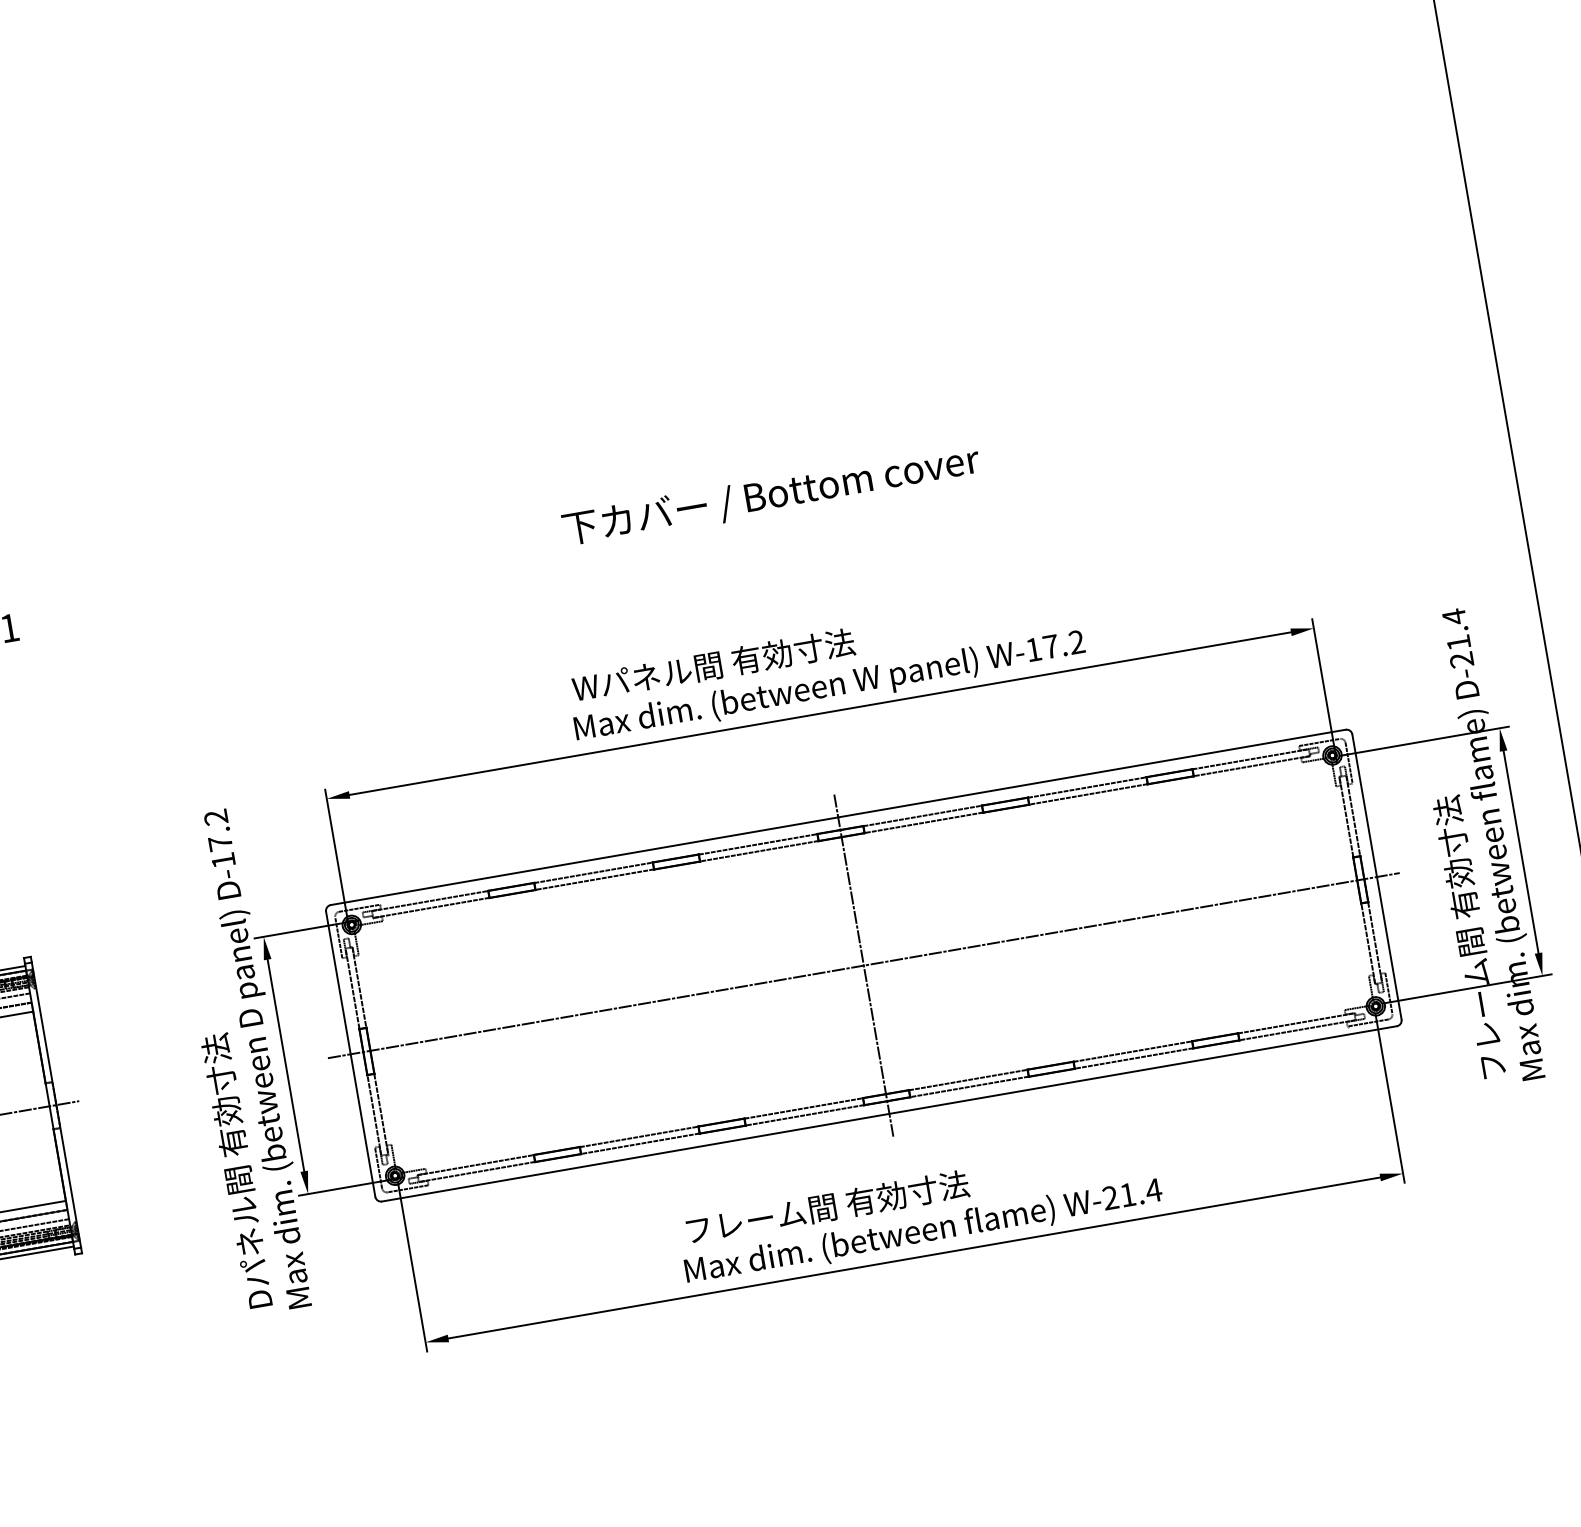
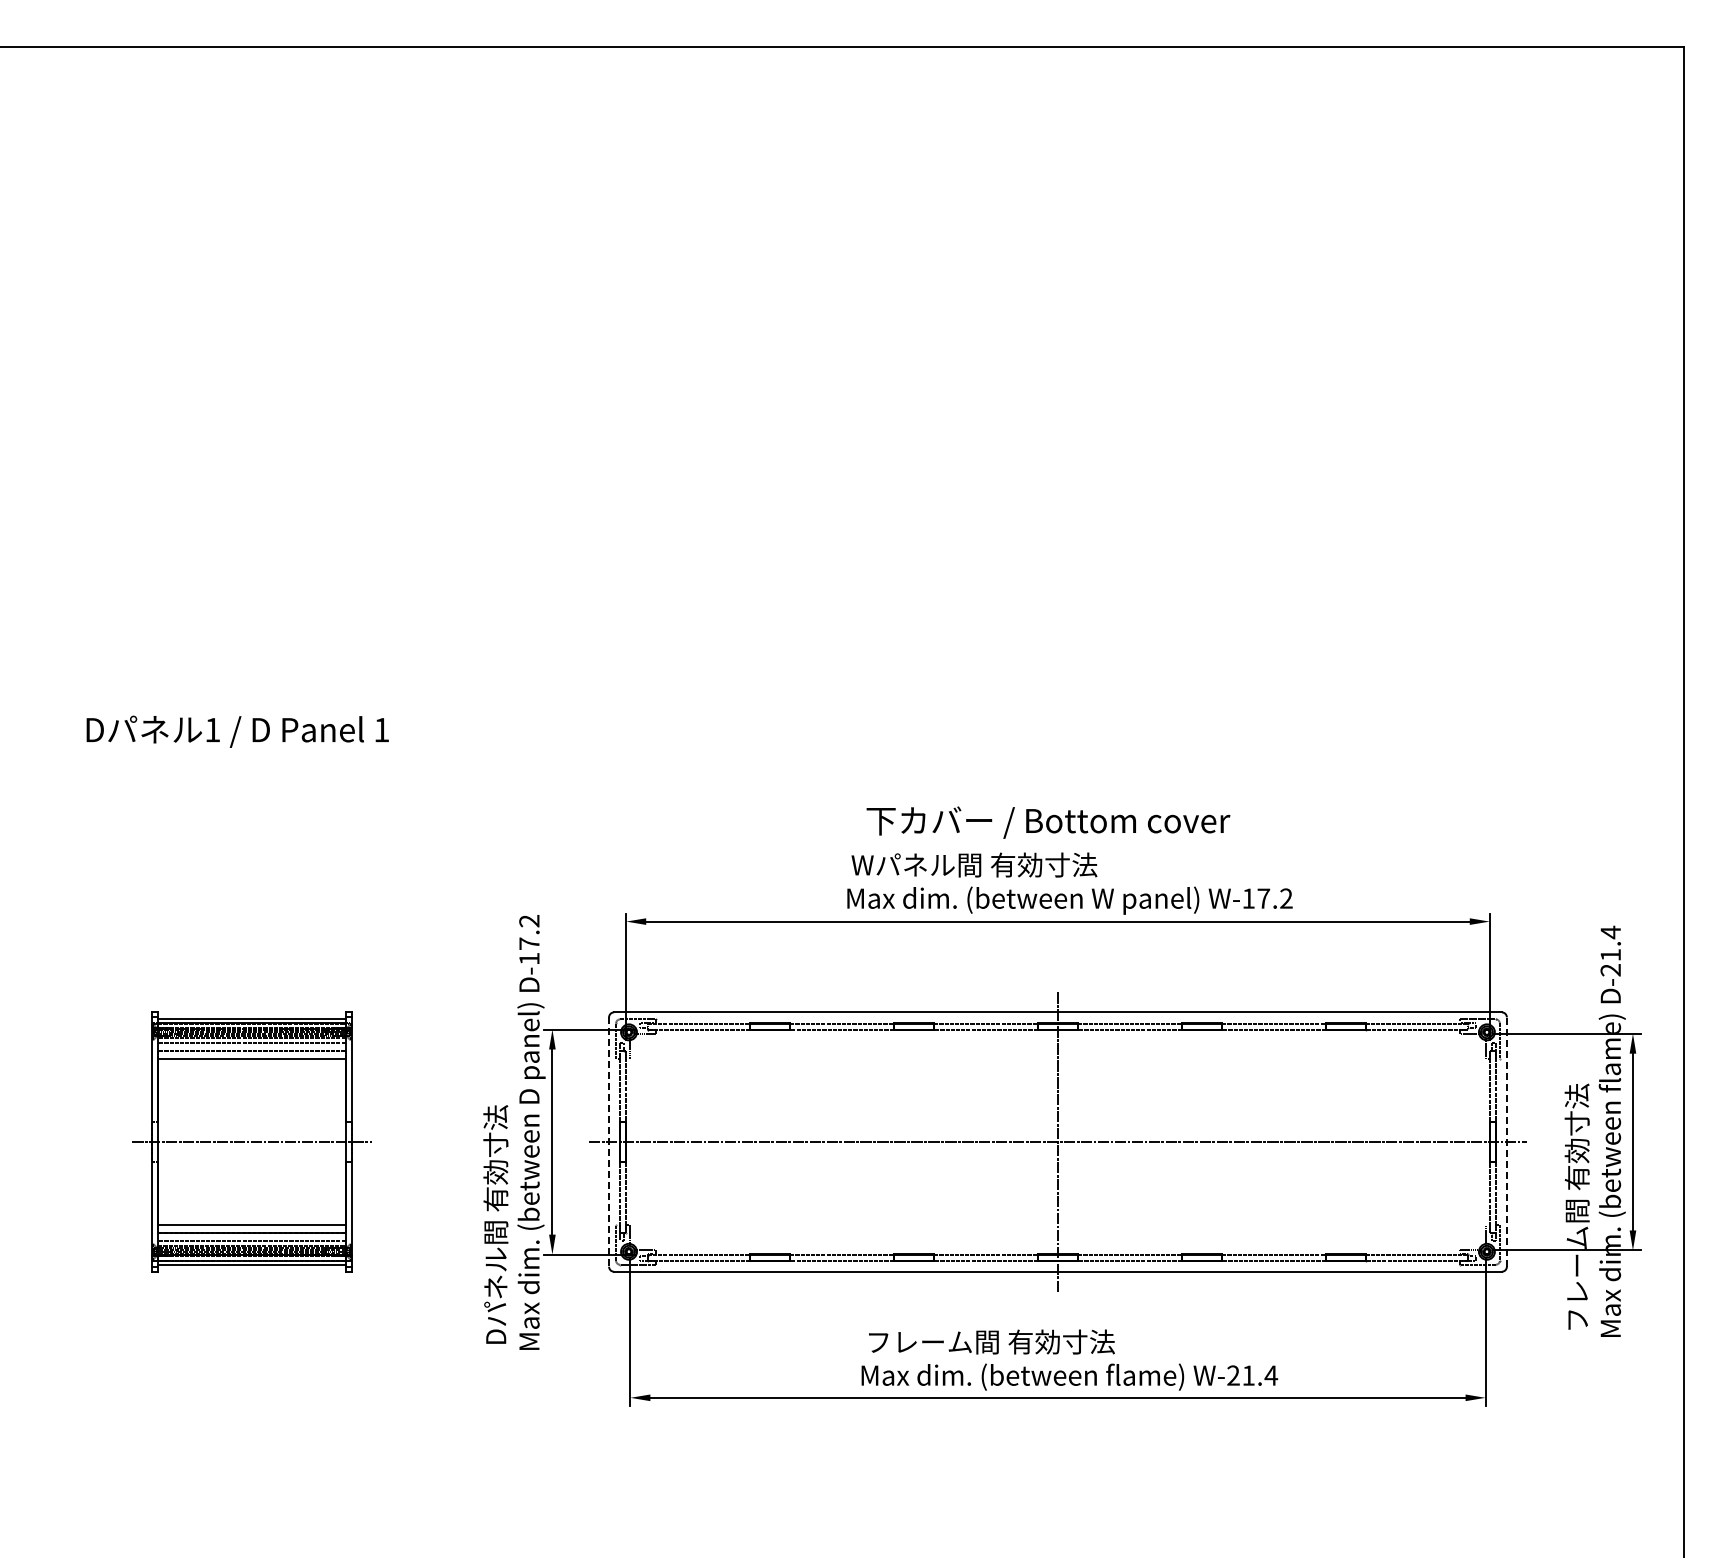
text: (771, 495) -> (1048, 822), moved
line: (1376, 877) -> (1506, 1142), solid -> dashed
line: (351, 1054) -> (609, 1142), solid -> dashed

